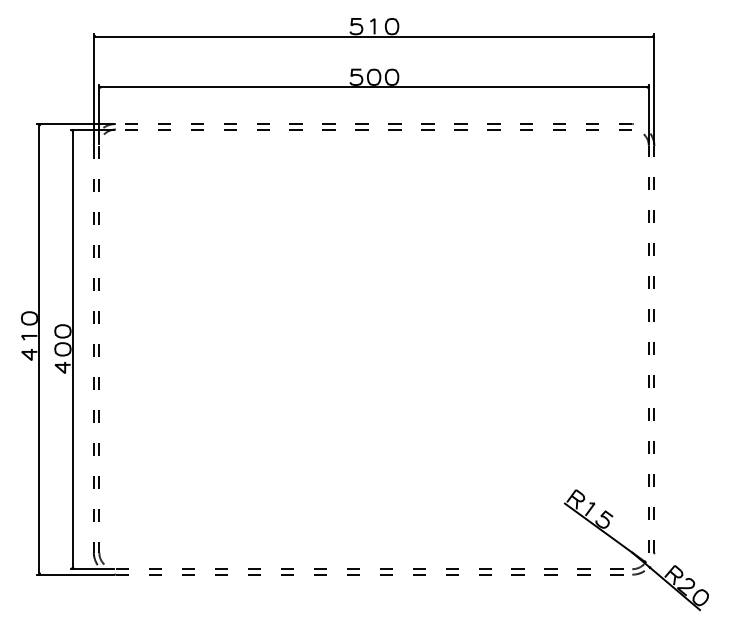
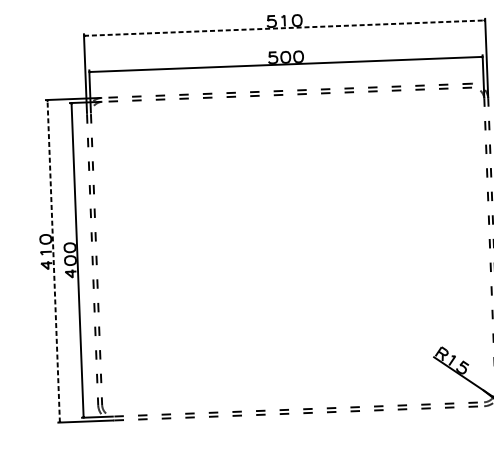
line: (374, 36) -> (284, 28), solid -> dashed
line: (39, 348) -> (53, 260), solid -> dashed

